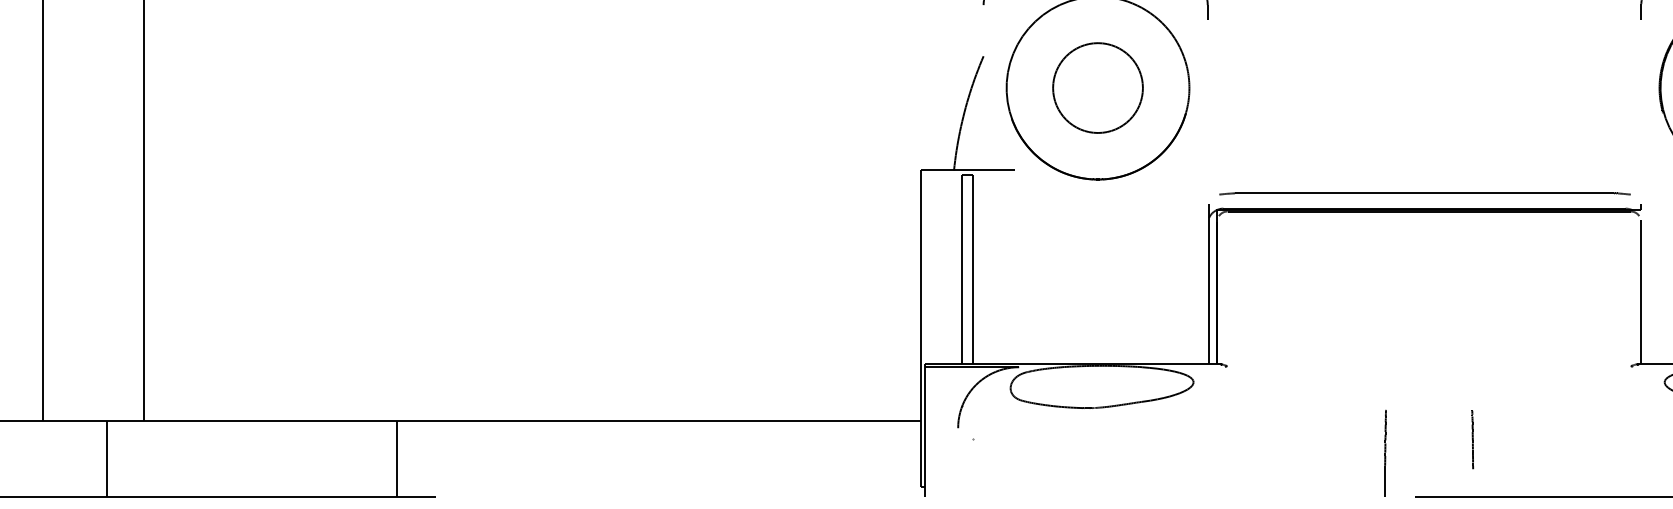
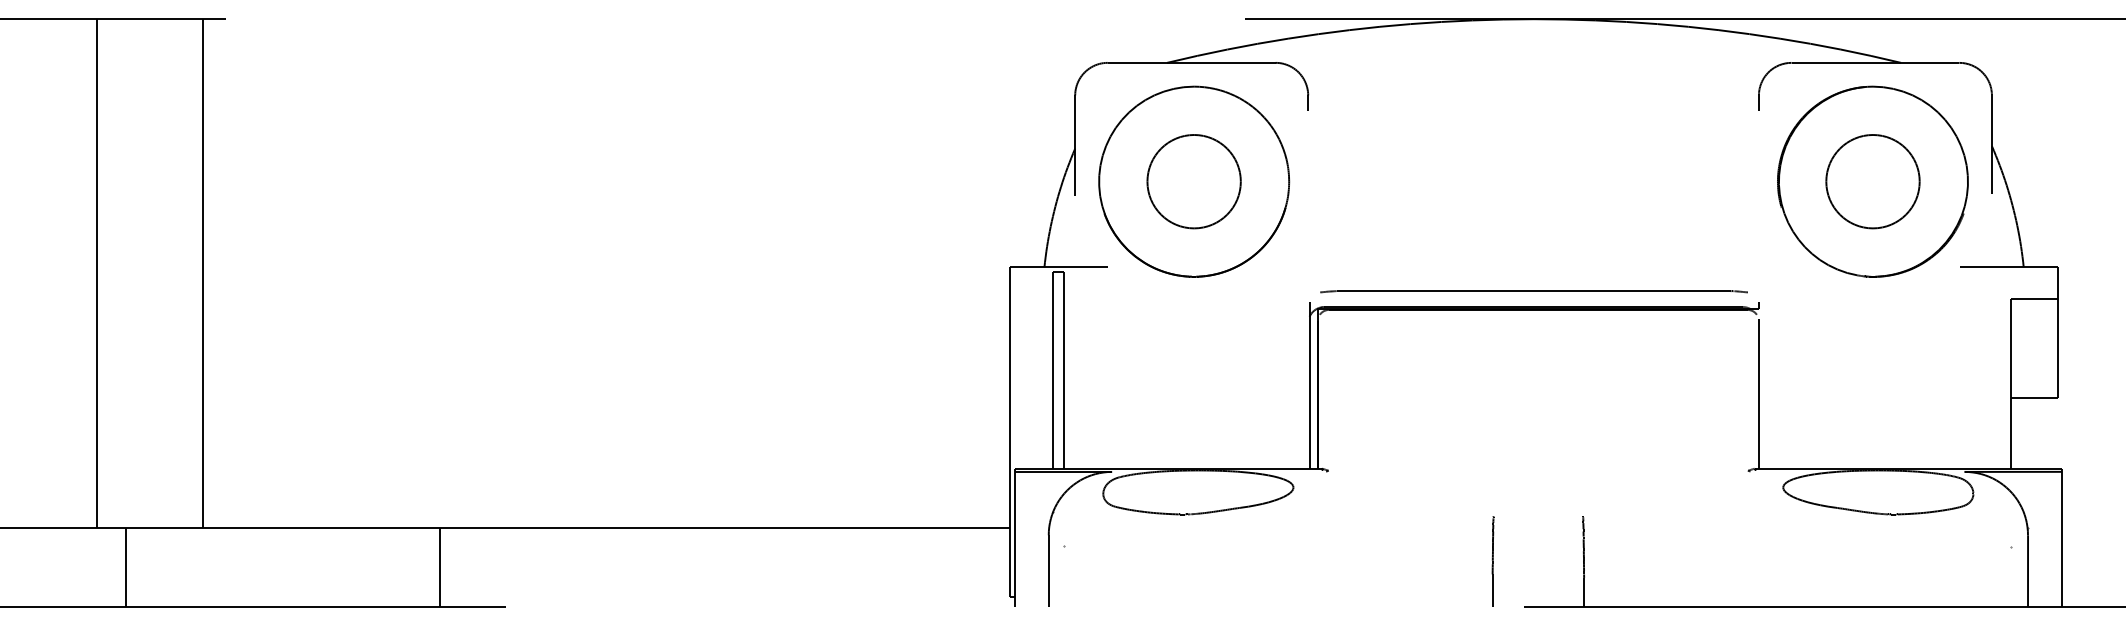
line: (983, 53) -> (1075, 145), added
line: (106, 459) -> (125, 567), moved
line: (396, 459) -> (439, 567), moved
line: (957, 463) -> (1048, 571), added
line: (1473, 483) -> (1584, 592), added

